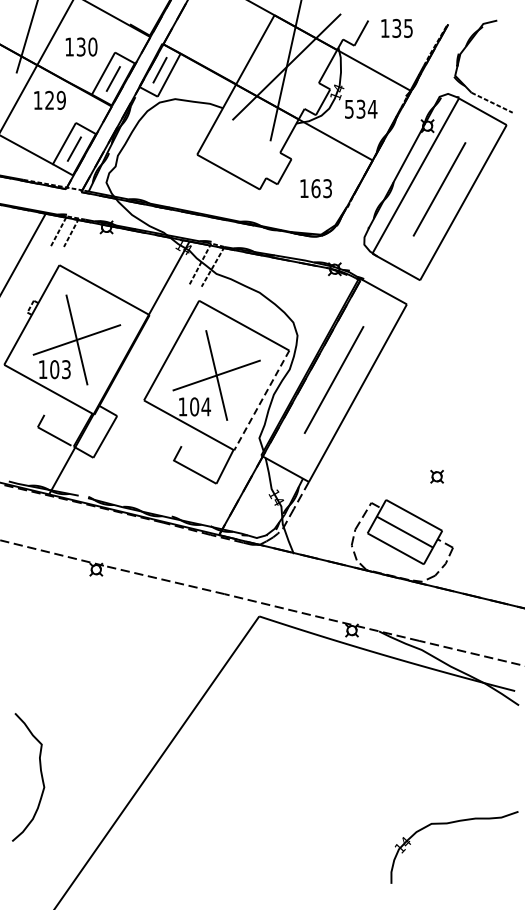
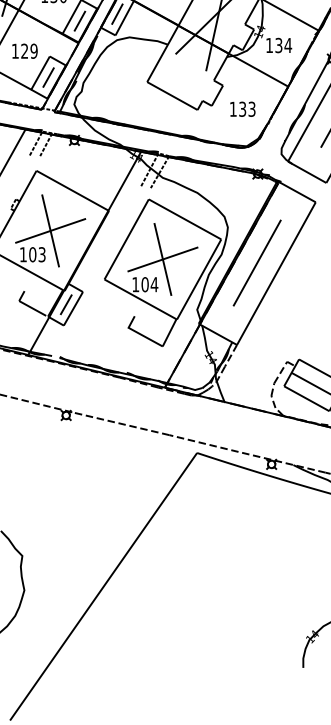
text: (49, 99) -> (24, 50), moved
text: (349, 109) -> (269, 45), 534 -> 134
text: (315, 188) -> (242, 109), 163 -> 133
line: (261, 400) -> (198, 279), dashed -> solid
line: (96, 431) -> (66, 304), added

